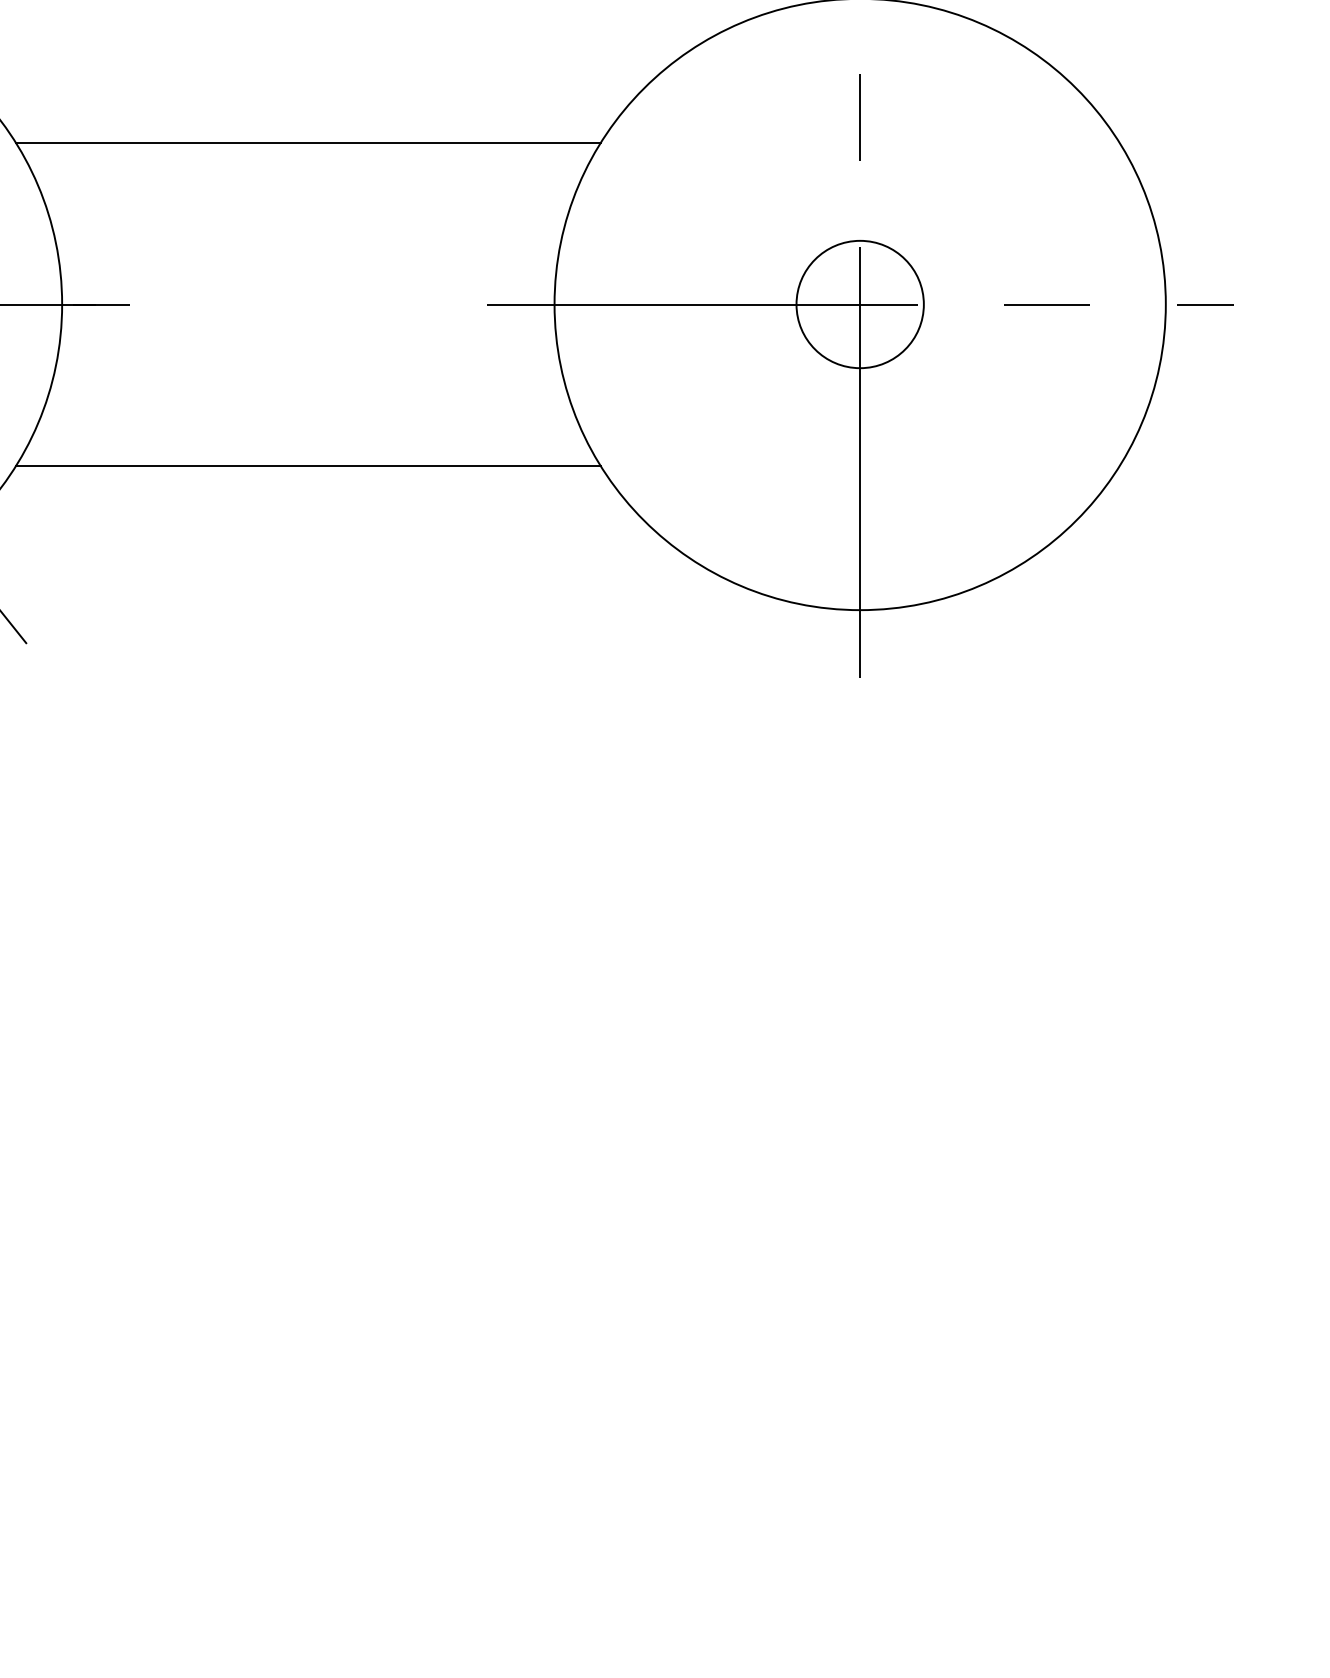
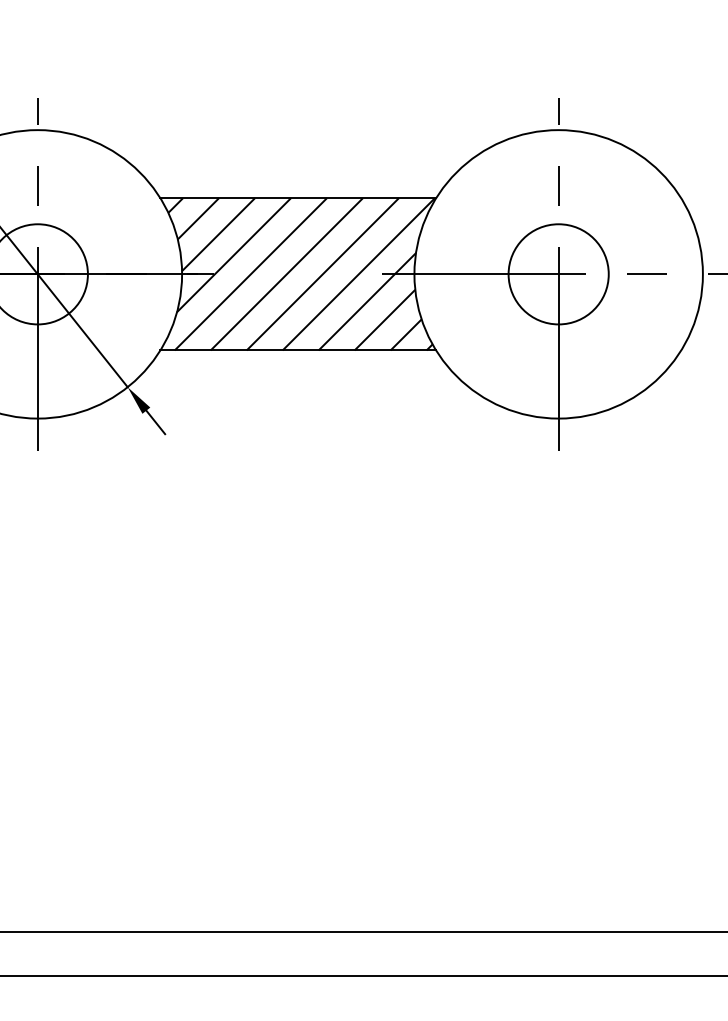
hatch: (315, 304) -> (301, 274), added
circle: (859, 304) -> (558, 274), size x1.67

